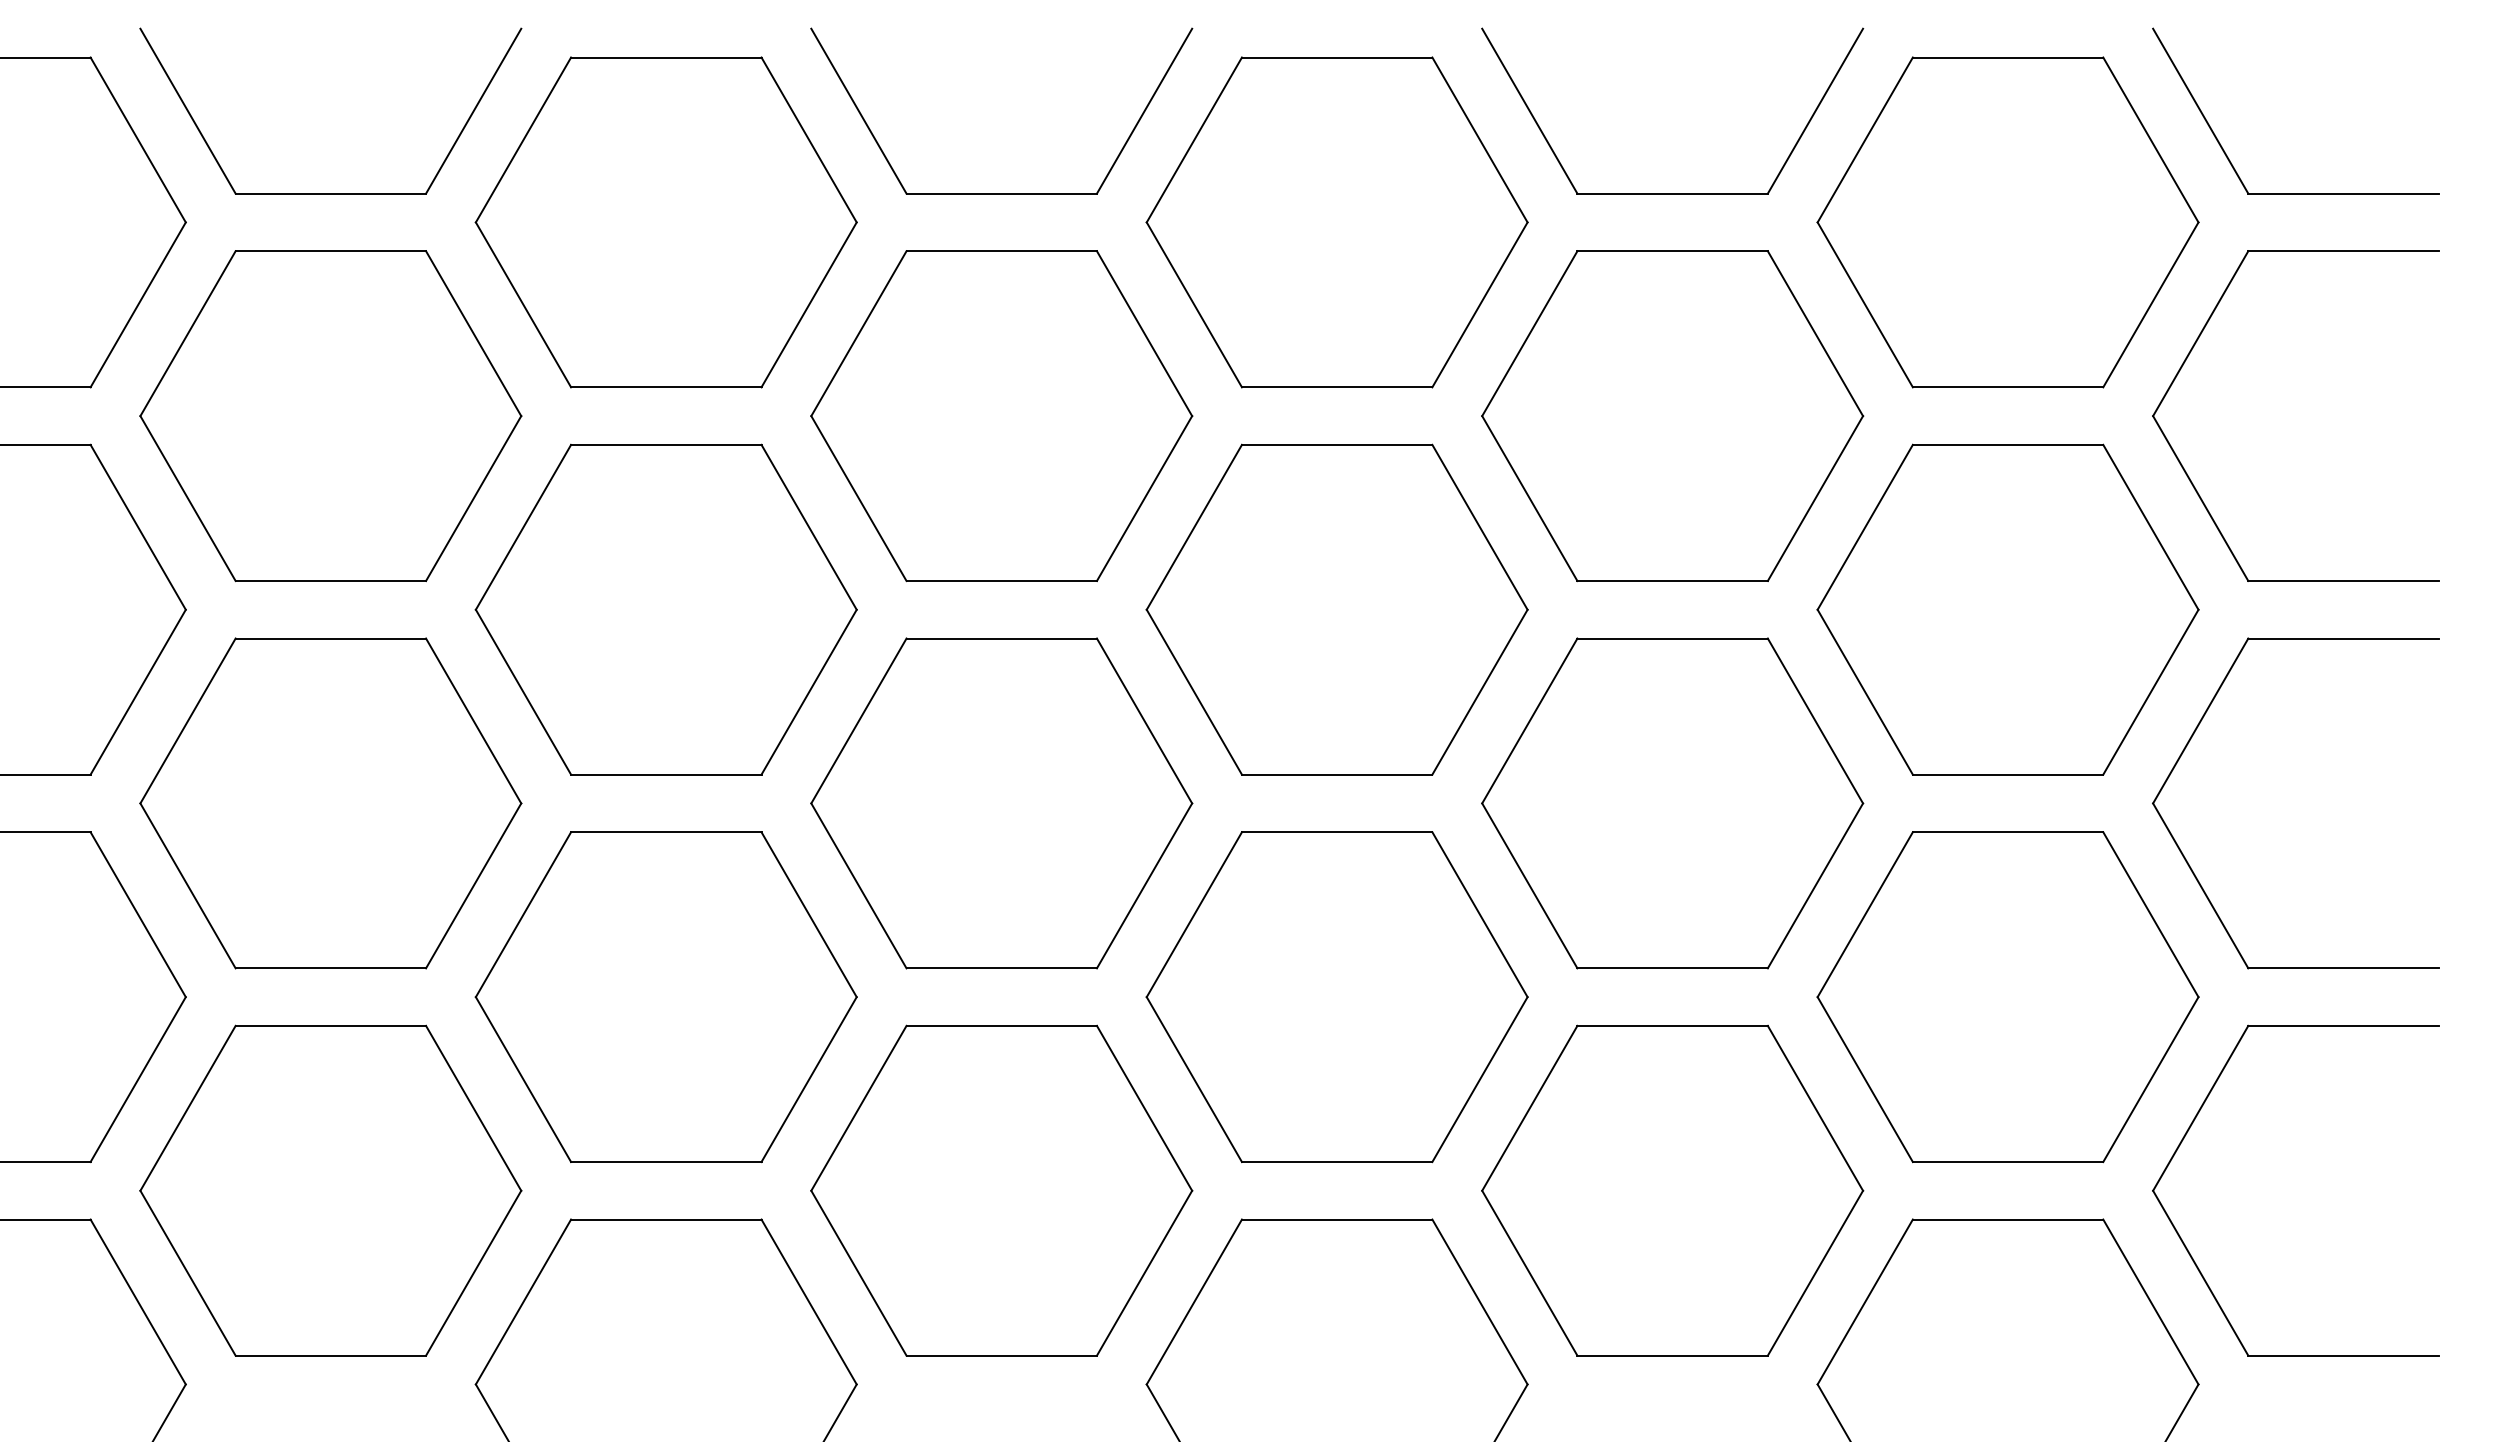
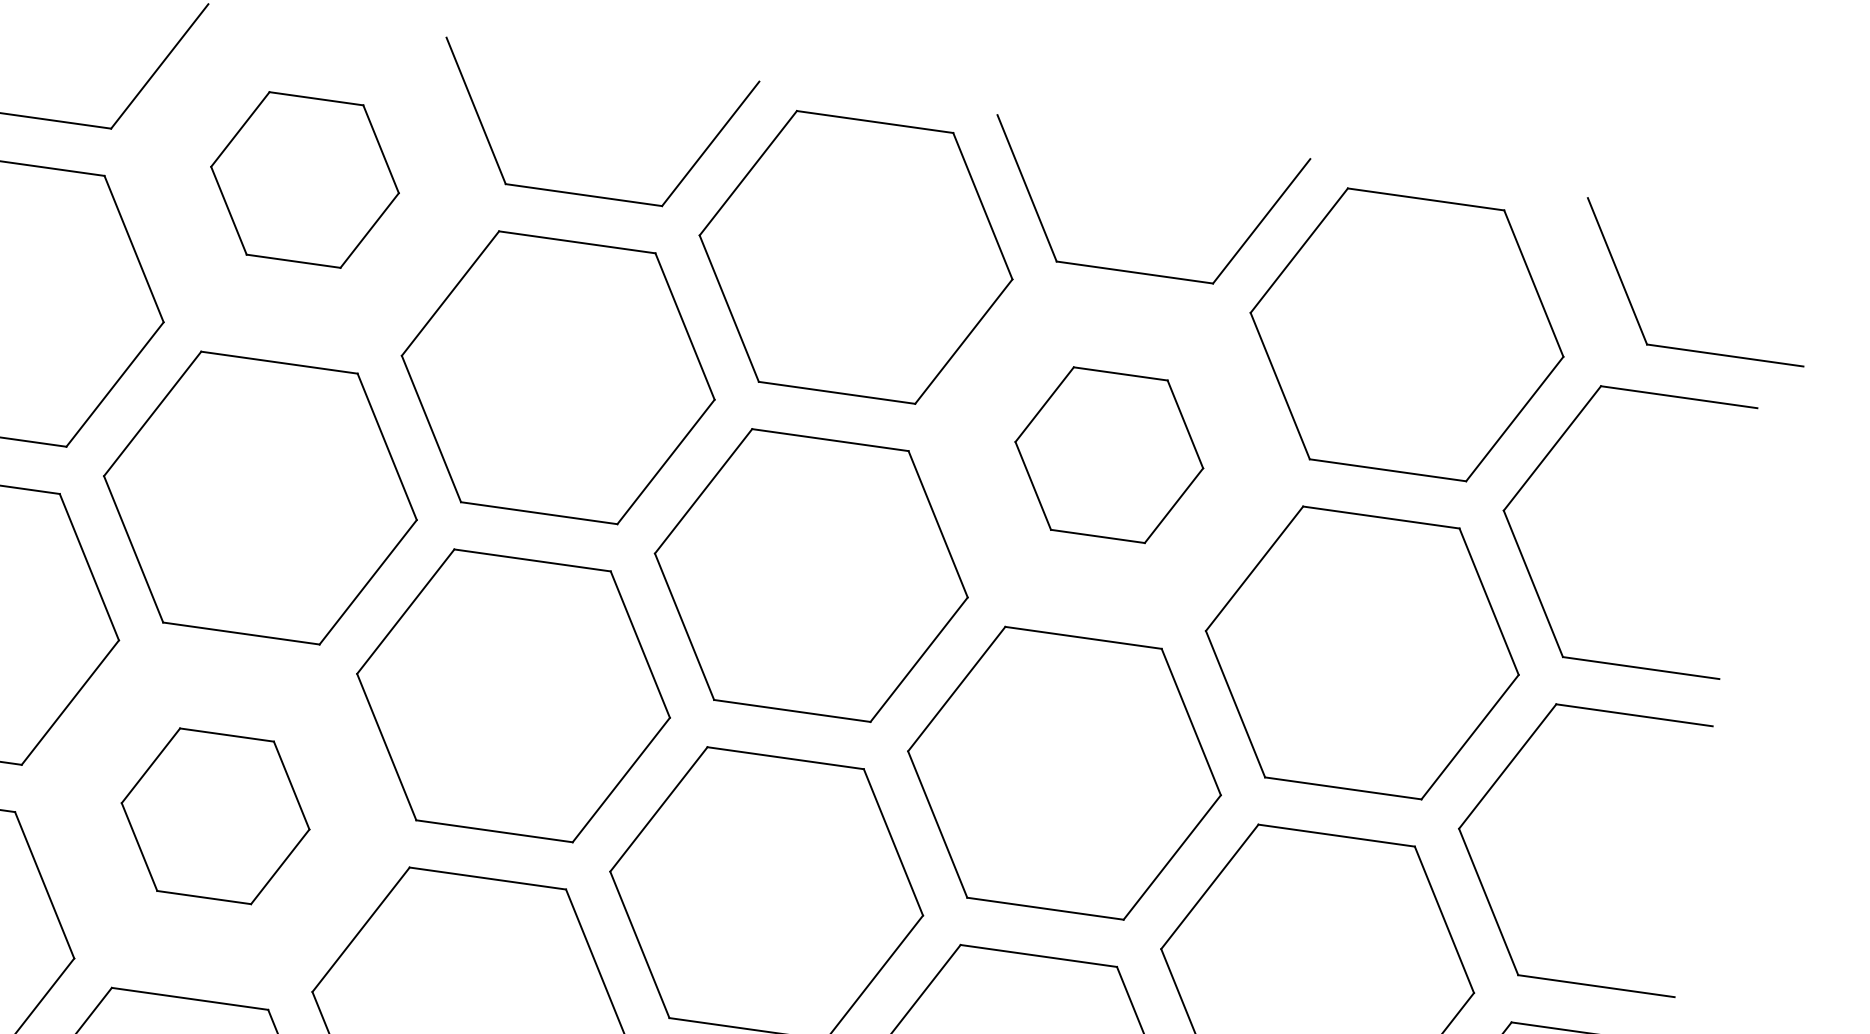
part: (2225, 151) -> (1633, 307), moved
part: (665, 222) -> (304, 179), size x0.6
part: (1672, 415) -> (1109, 454), size x0.6
part: (665, 997) -> (215, 816), size x0.6

